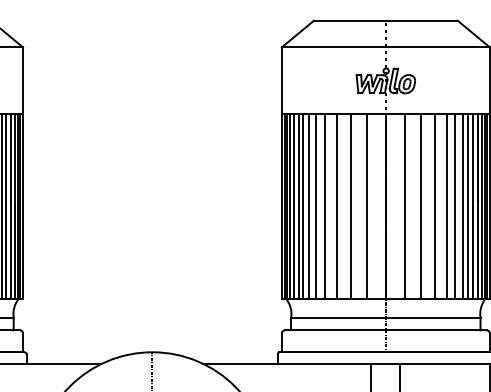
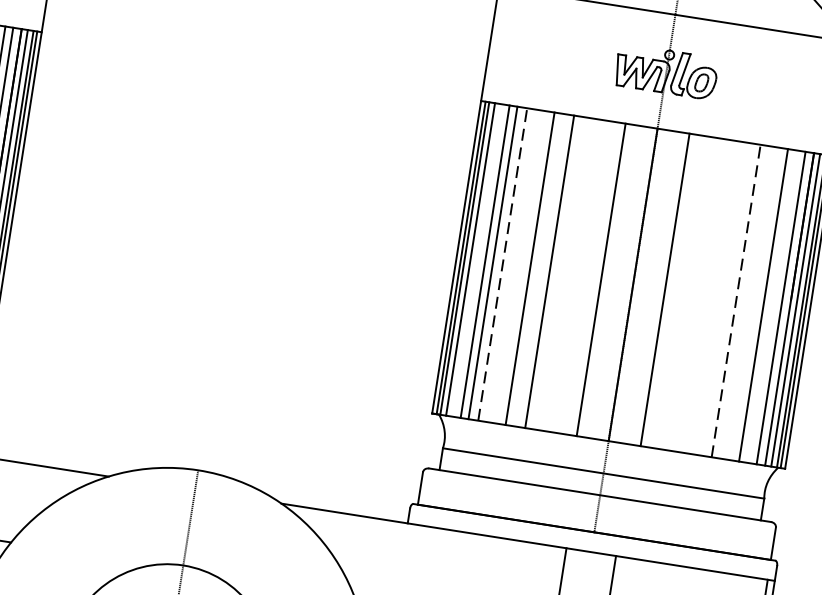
line: (293, 206) -> (476, 260), removed
line: (309, 206) -> (503, 264), solid -> dashed
line: (316, 206) -> (515, 266), removed
line: (350, 206) -> (573, 275), removed
line: (420, 206) -> (691, 294), removed
line: (435, 206) -> (717, 298), removed
line: (446, 206) -> (736, 301), solid -> dashed
line: (455, 206) -> (751, 303), removed
line: (468, 206) -> (773, 306), removed

